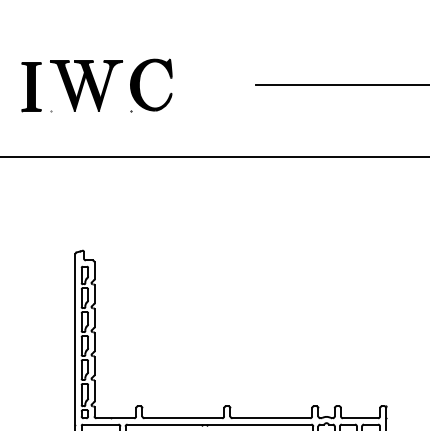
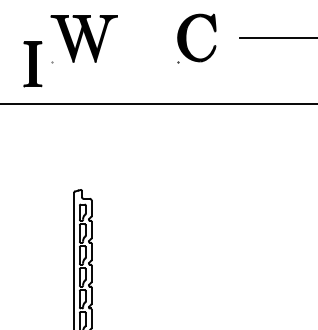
part: (139, 85) -> (186, 38), moved
part: (31, 87) -> (32, 64), moved

